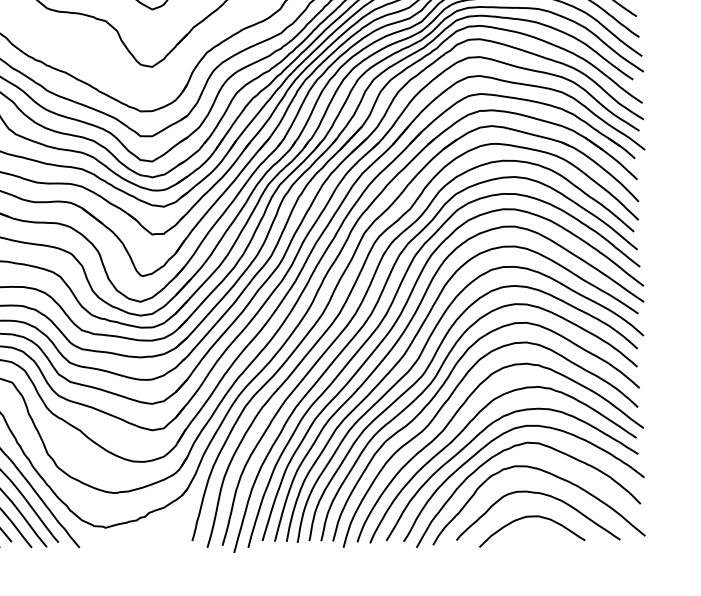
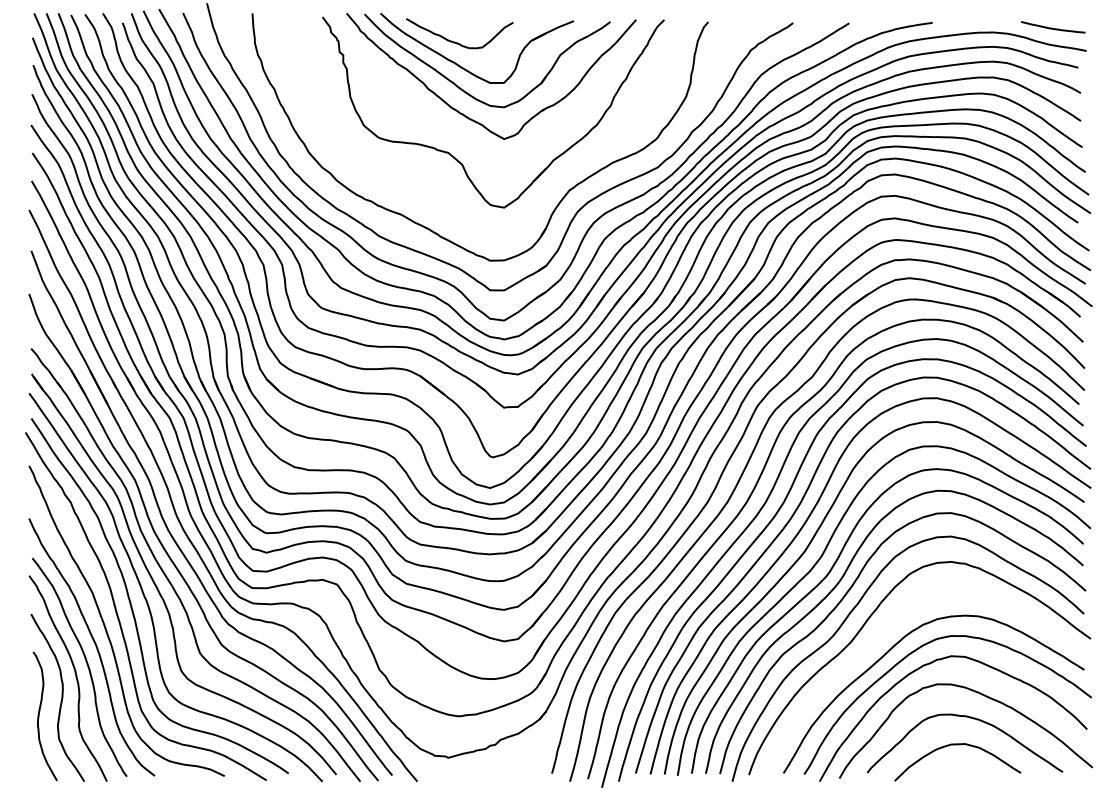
curve: (465, 429) -> (877, 640), removed

